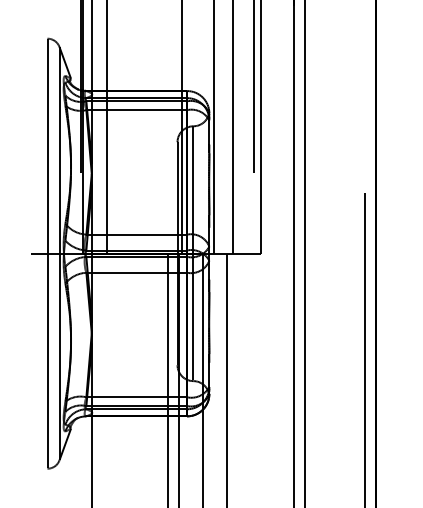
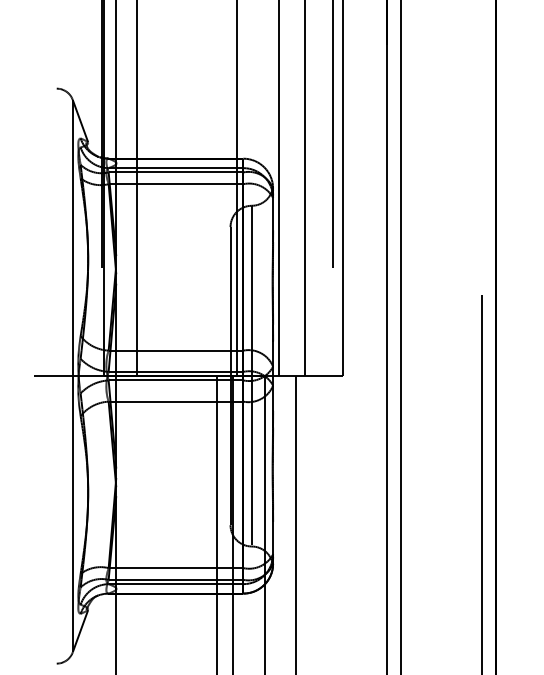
line: (47, 252) -> (56, 374), removed

